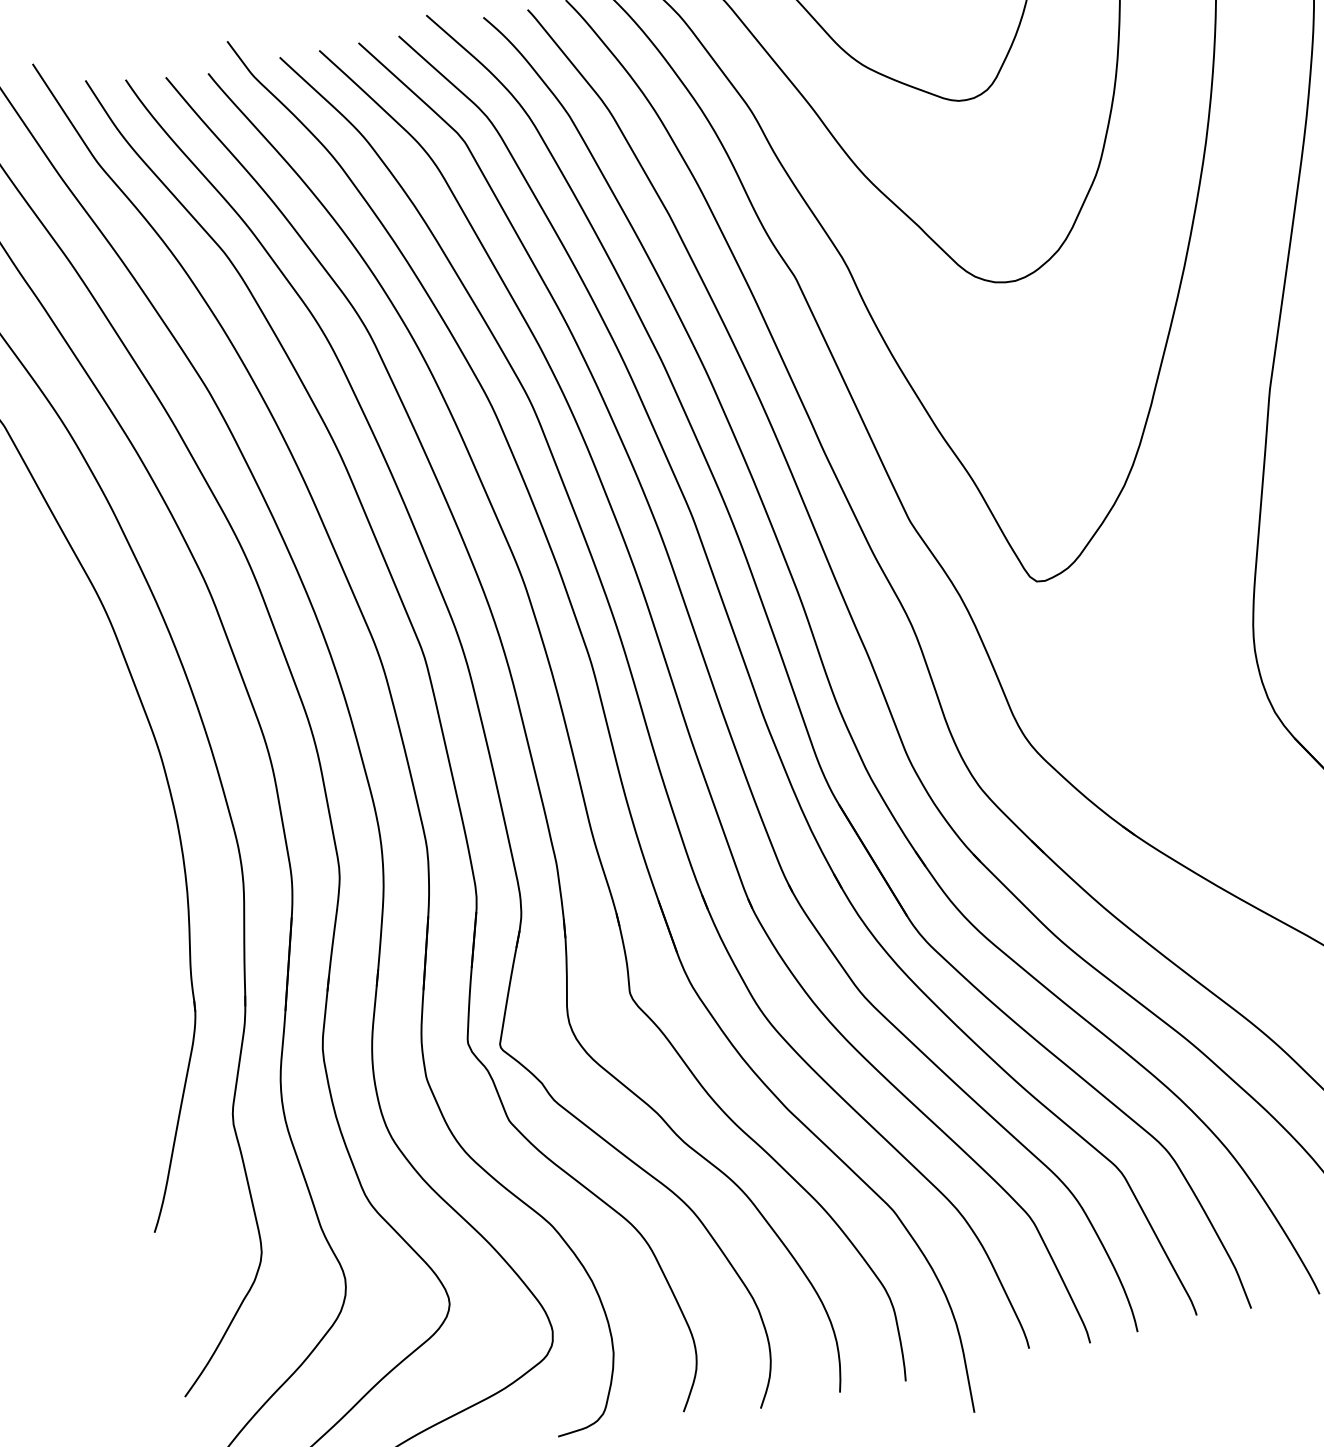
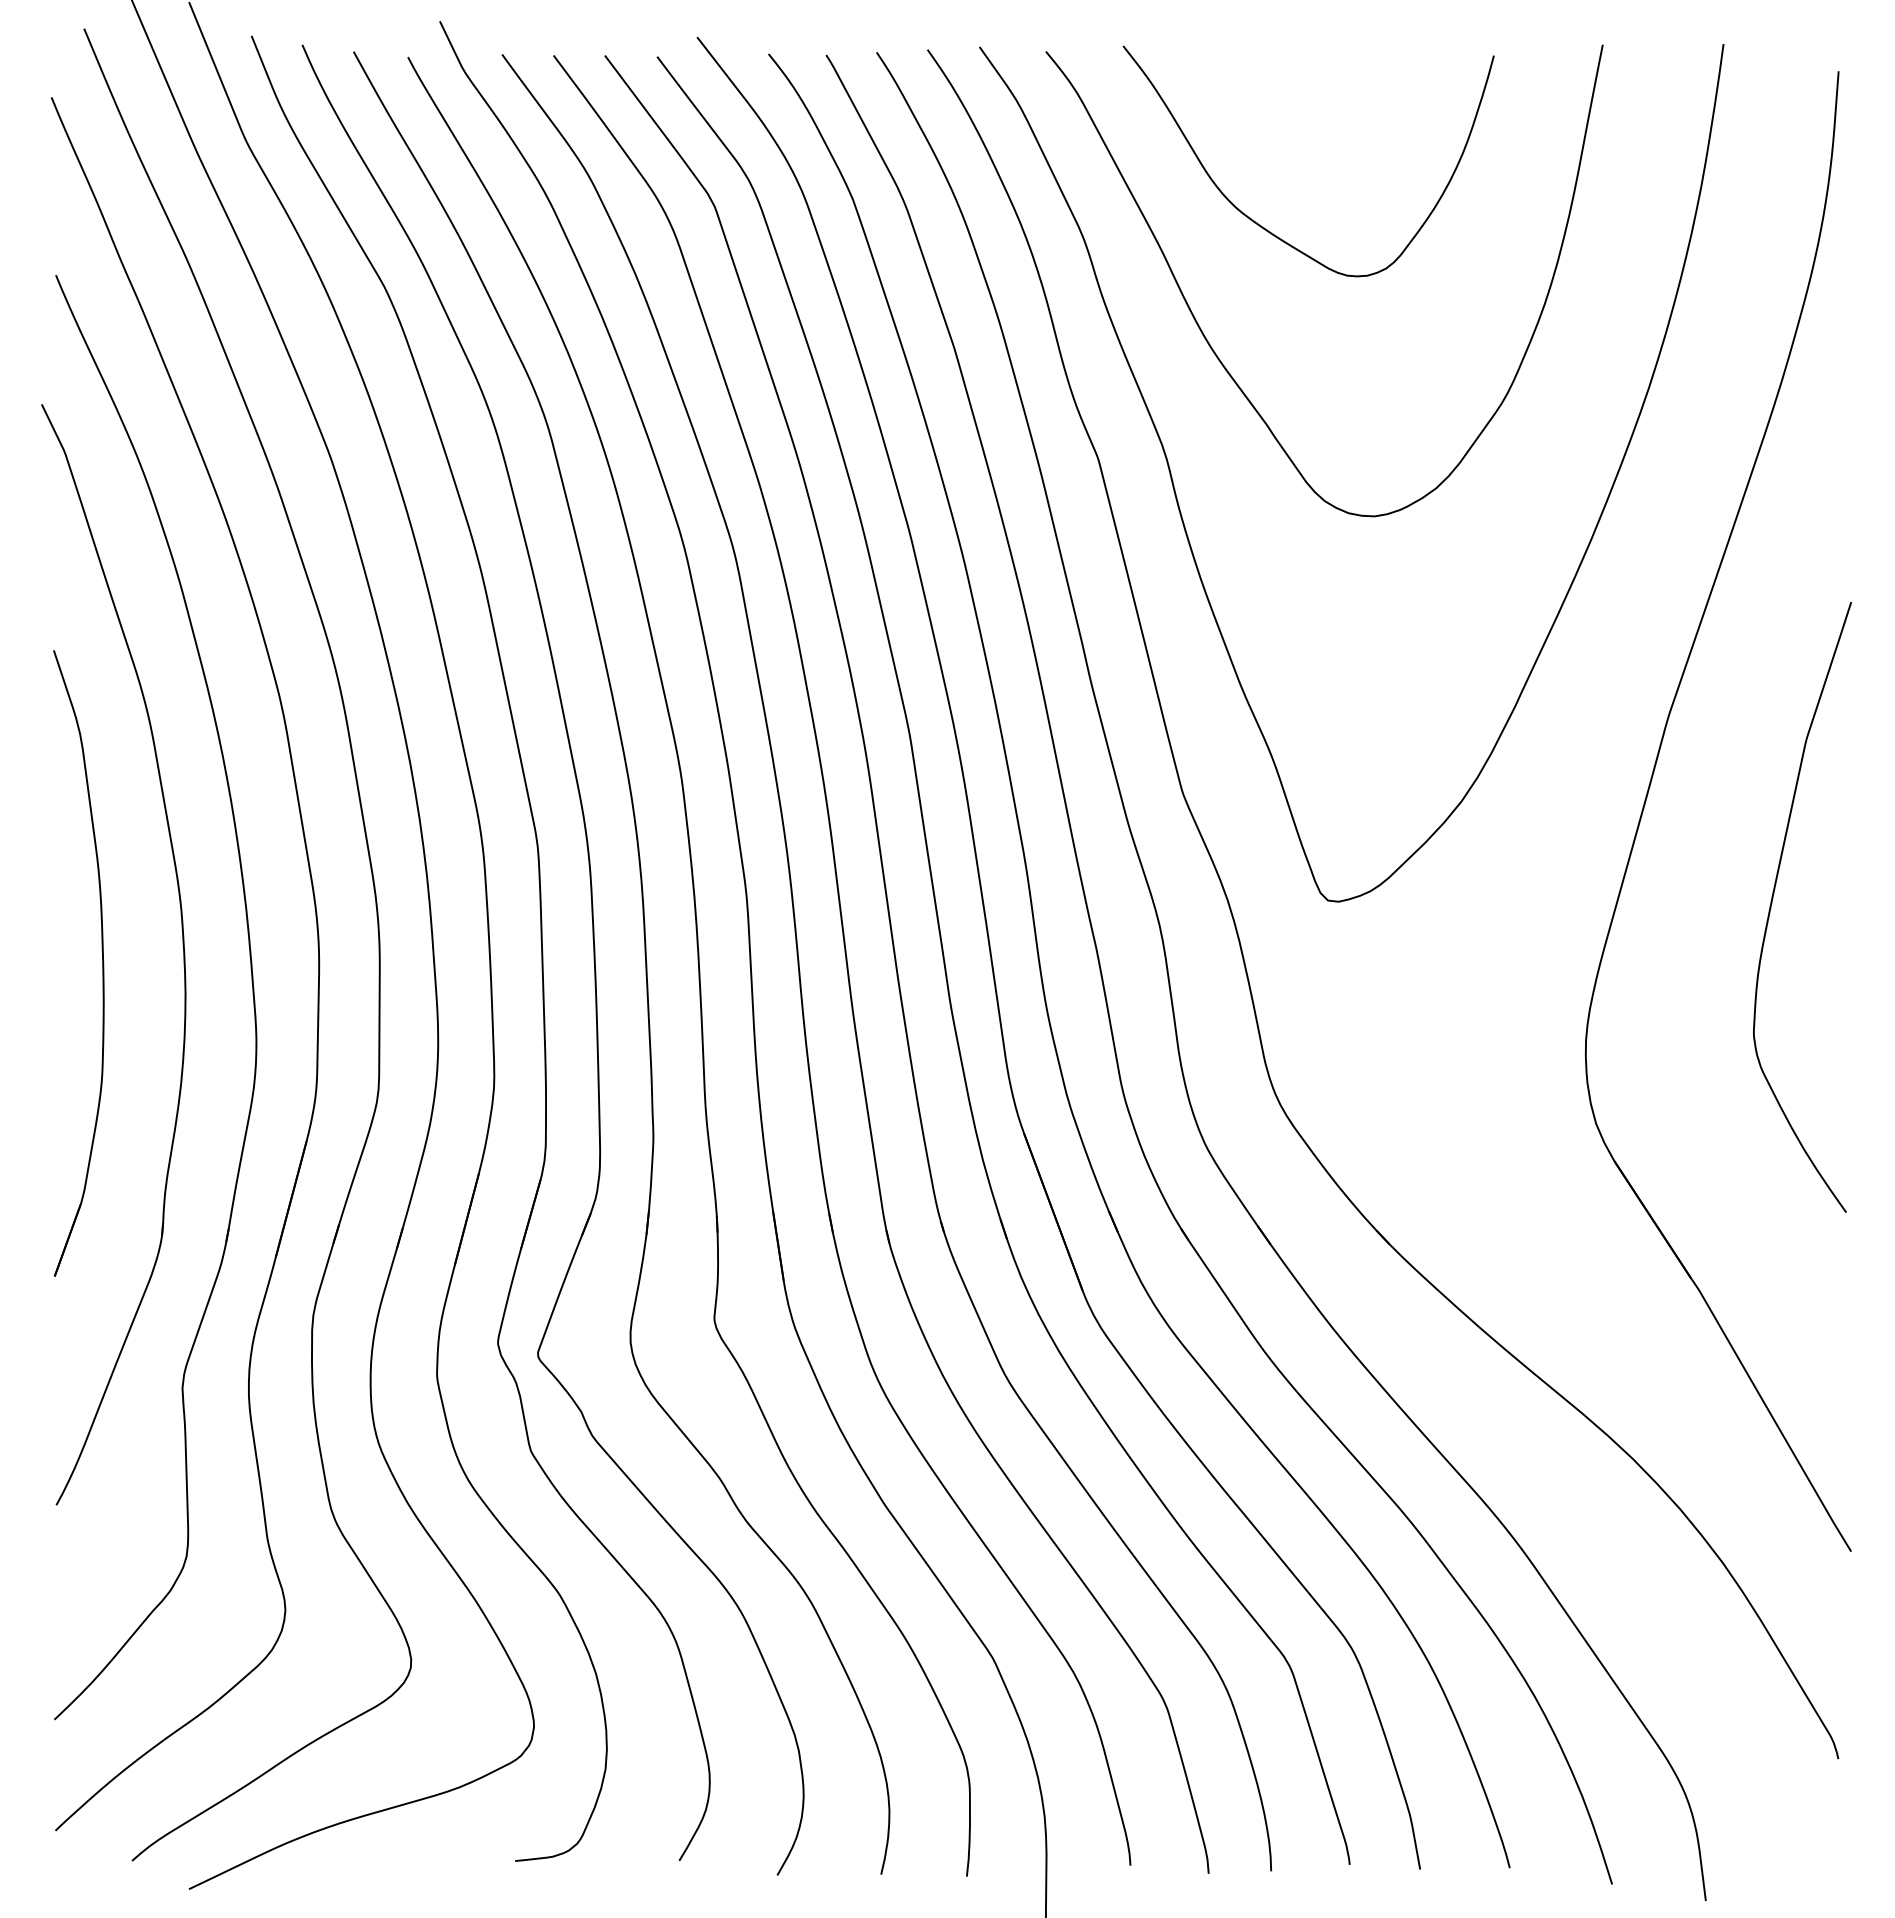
part: (109, 811) -> (102, 963), added

